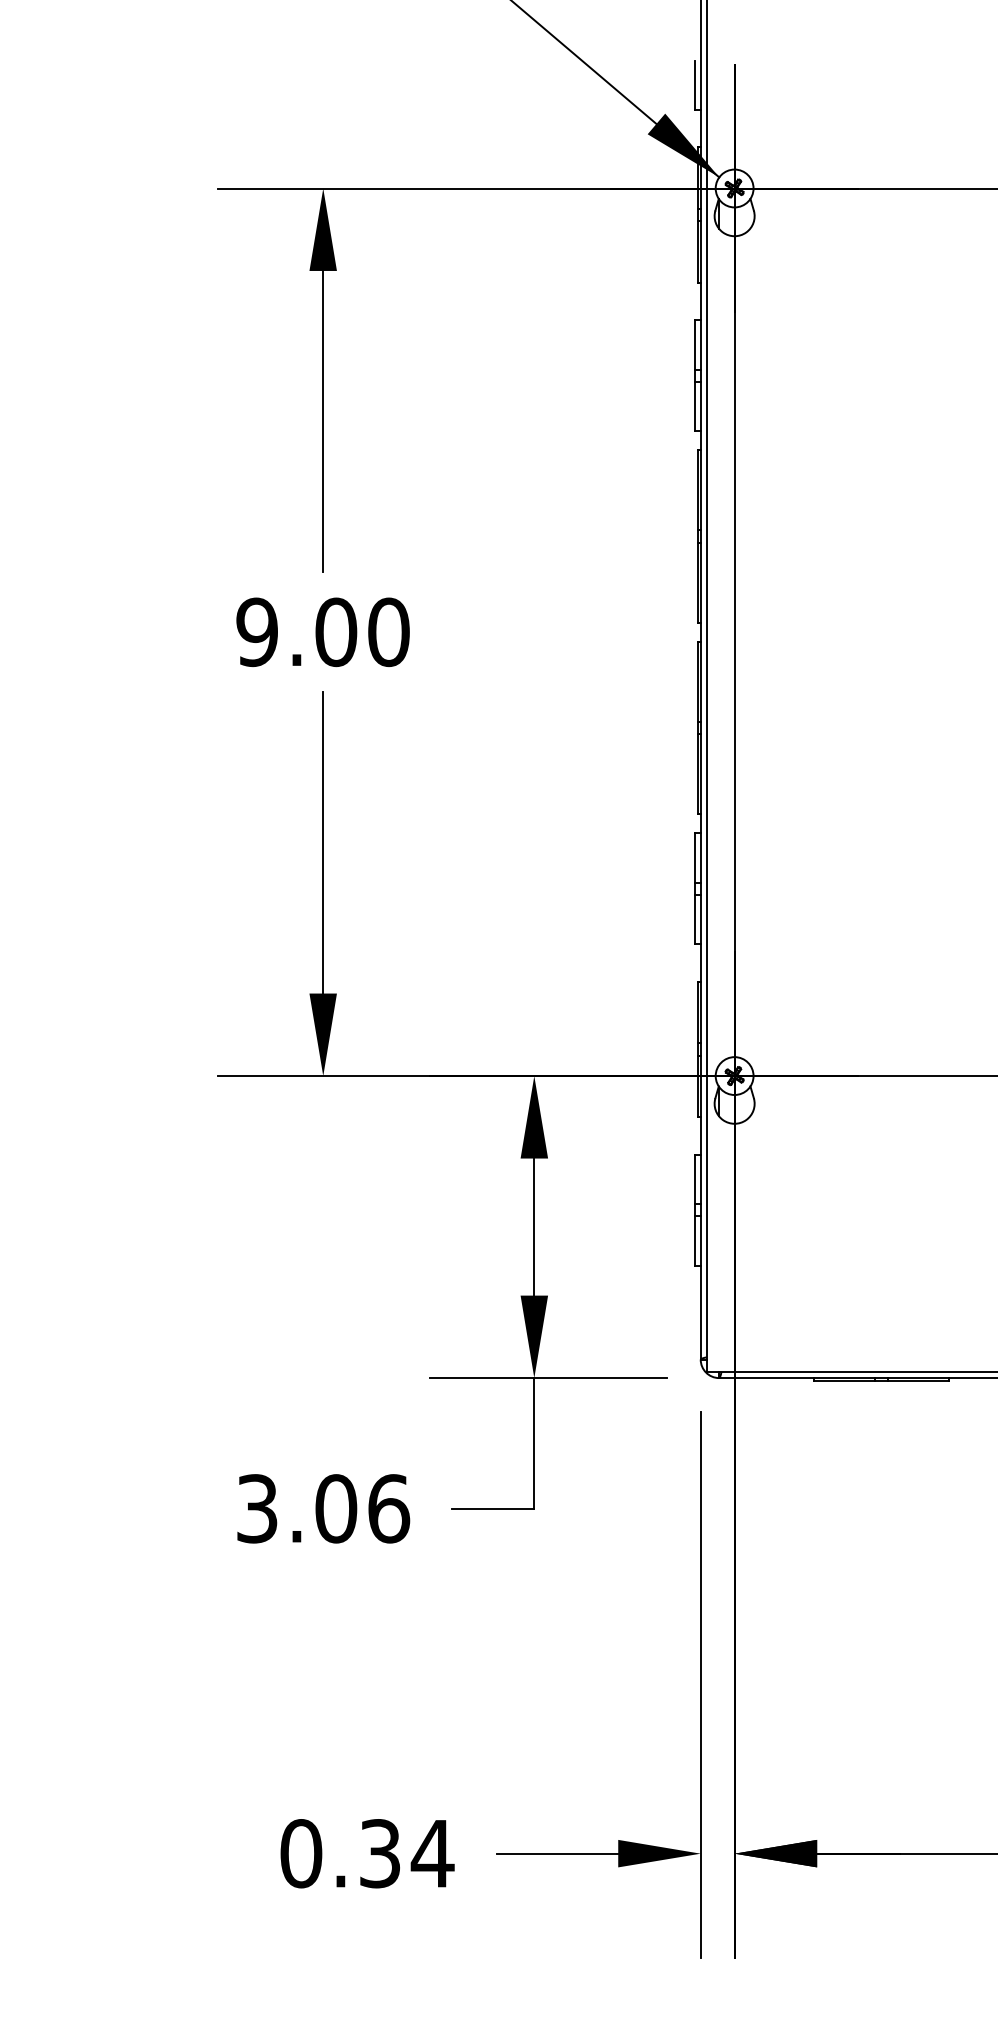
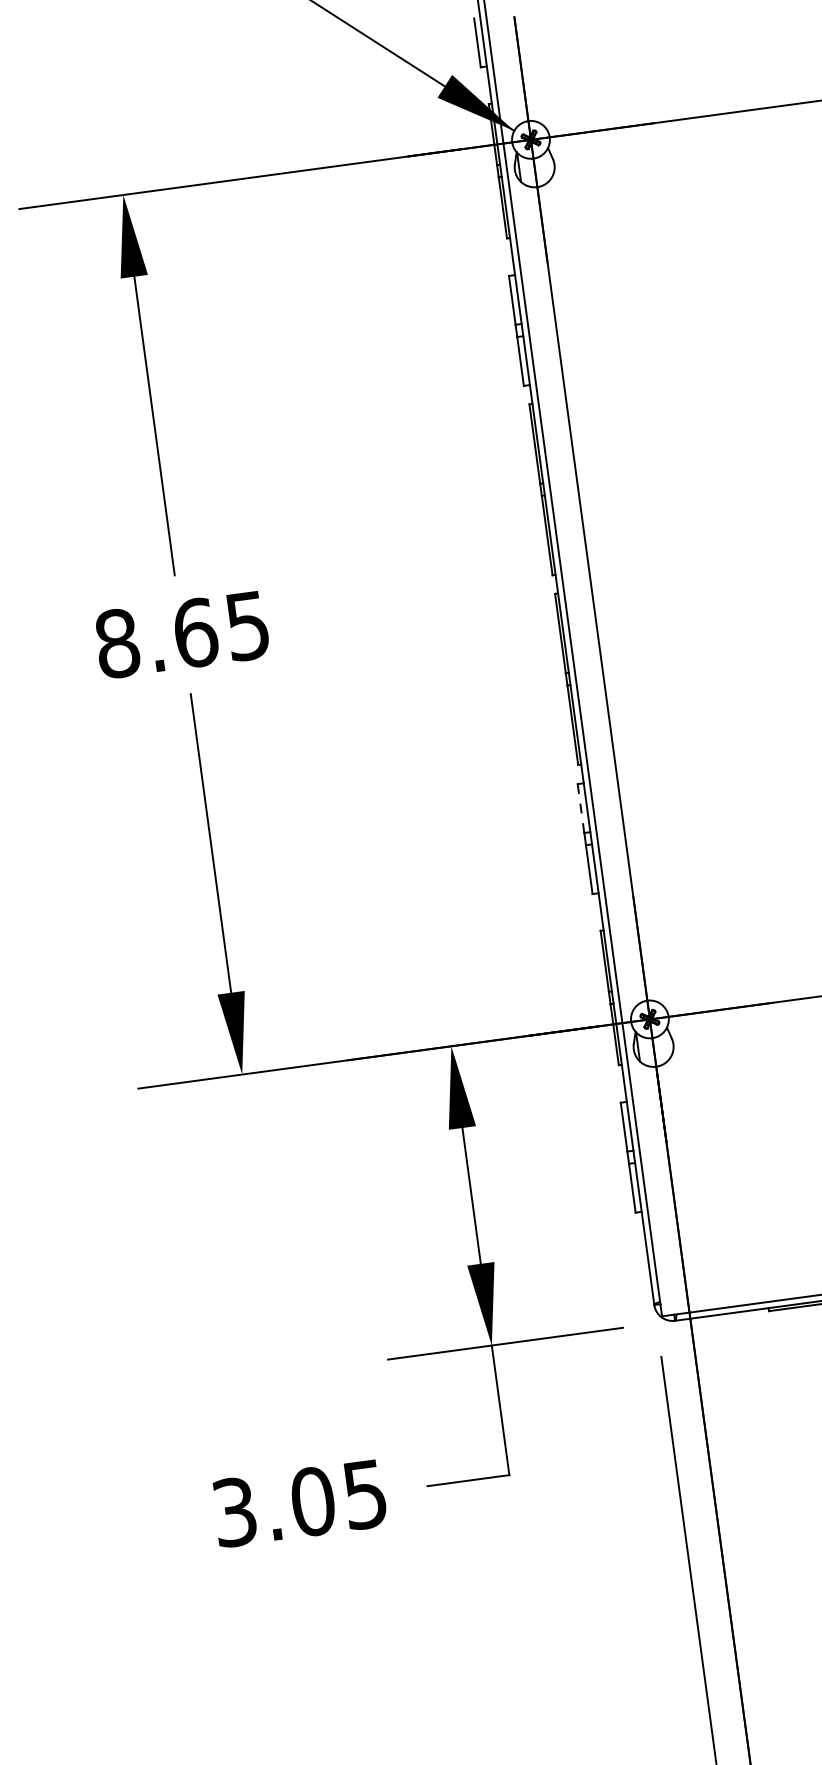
text: (322, 632) -> (182, 635), 9.00 -> 8.65
line: (694, 857) -> (580, 808), solid -> dashed
text: (389, 1508) -> (365, 1494), 3.06 -> 3.05

